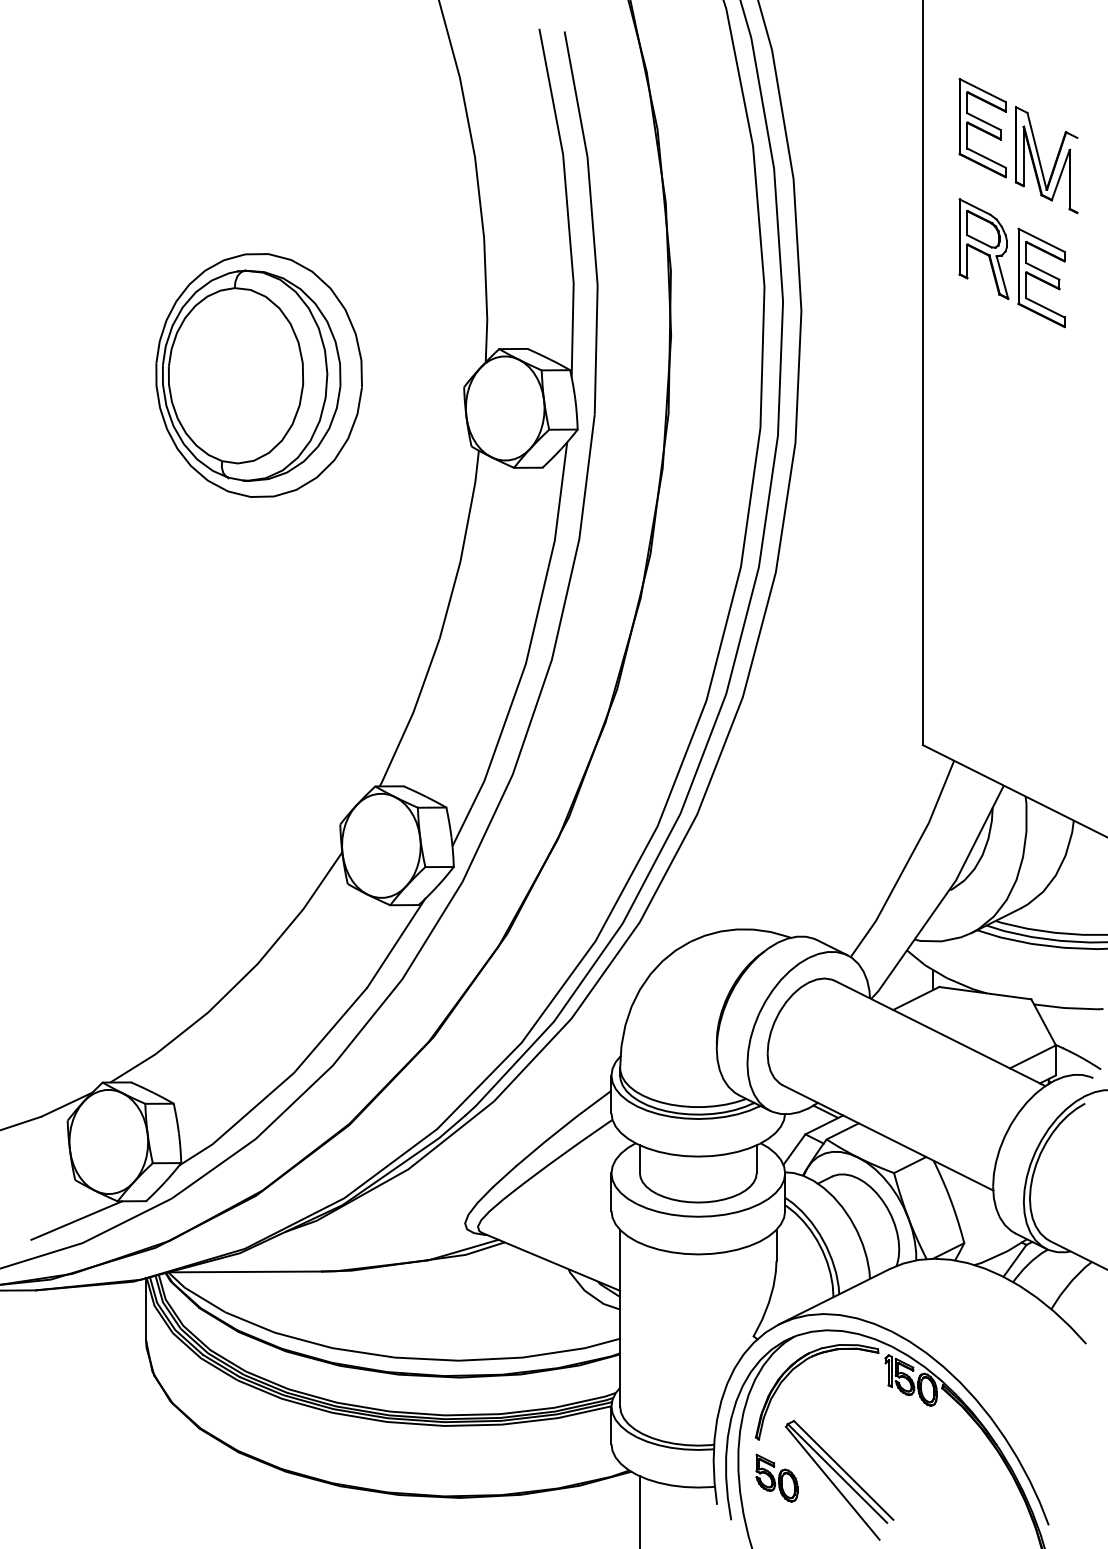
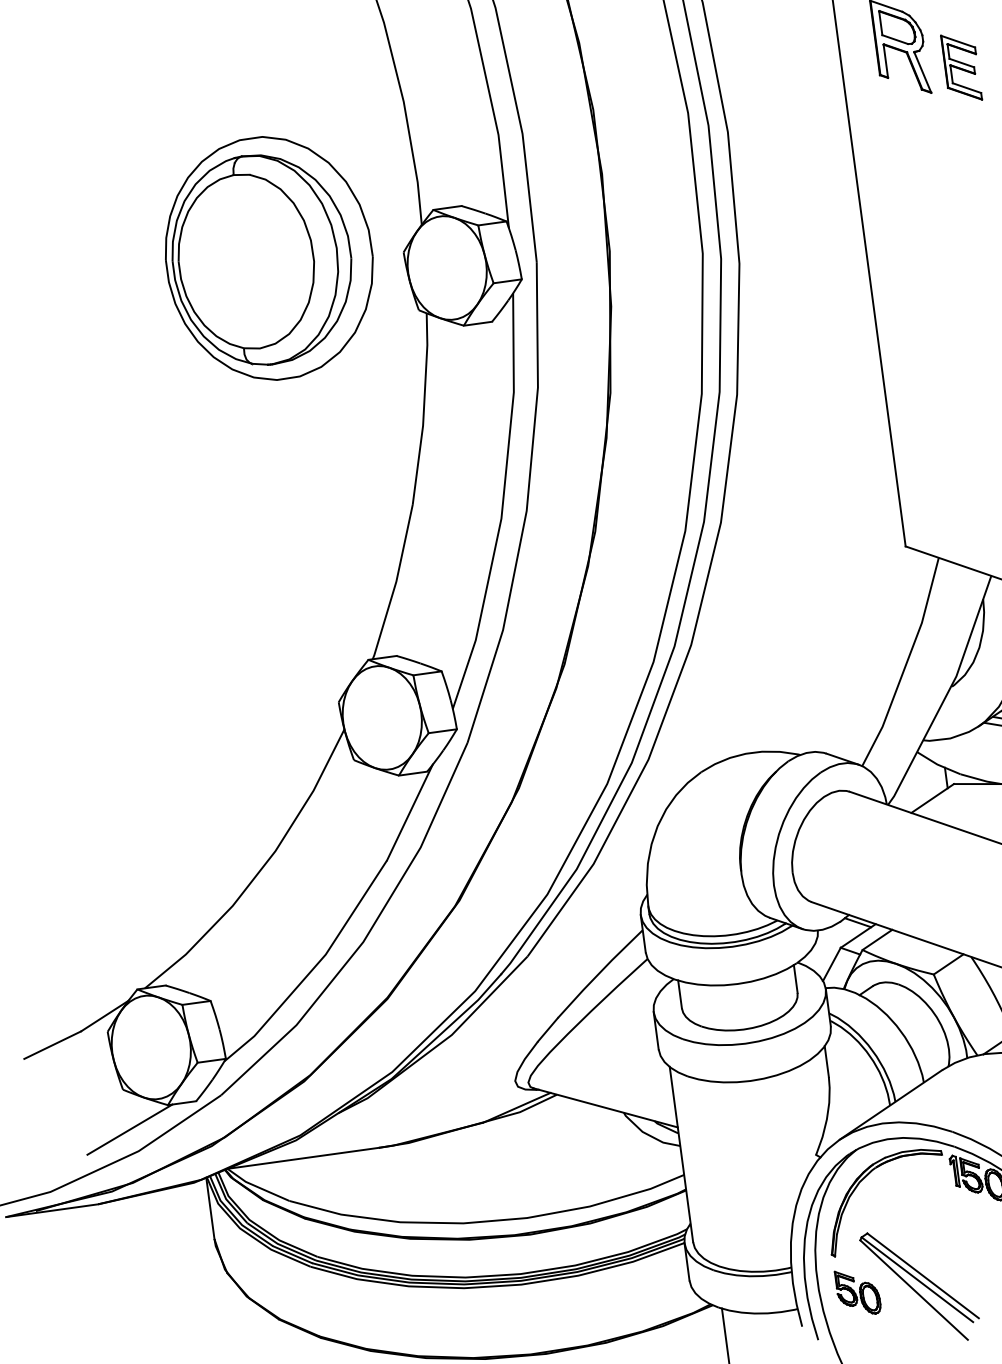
part: (1041, 277) -> (961, 67), size x0.7
part: (258, 375) -> (268, 258), moved

